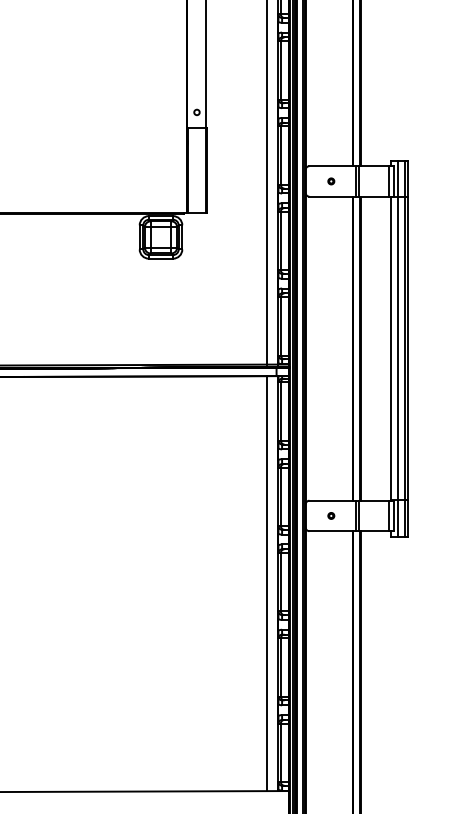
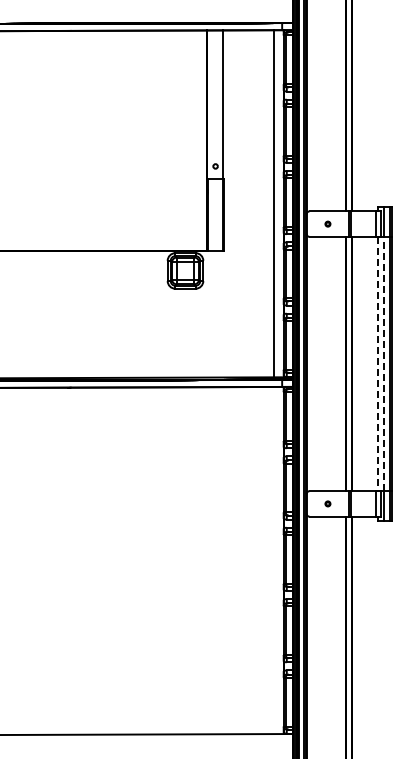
line: (390, 349) -> (377, 364), solid -> dashed
line: (398, 349) -> (384, 364), solid -> dashed
line: (267, 583) -> (274, 560), removed

